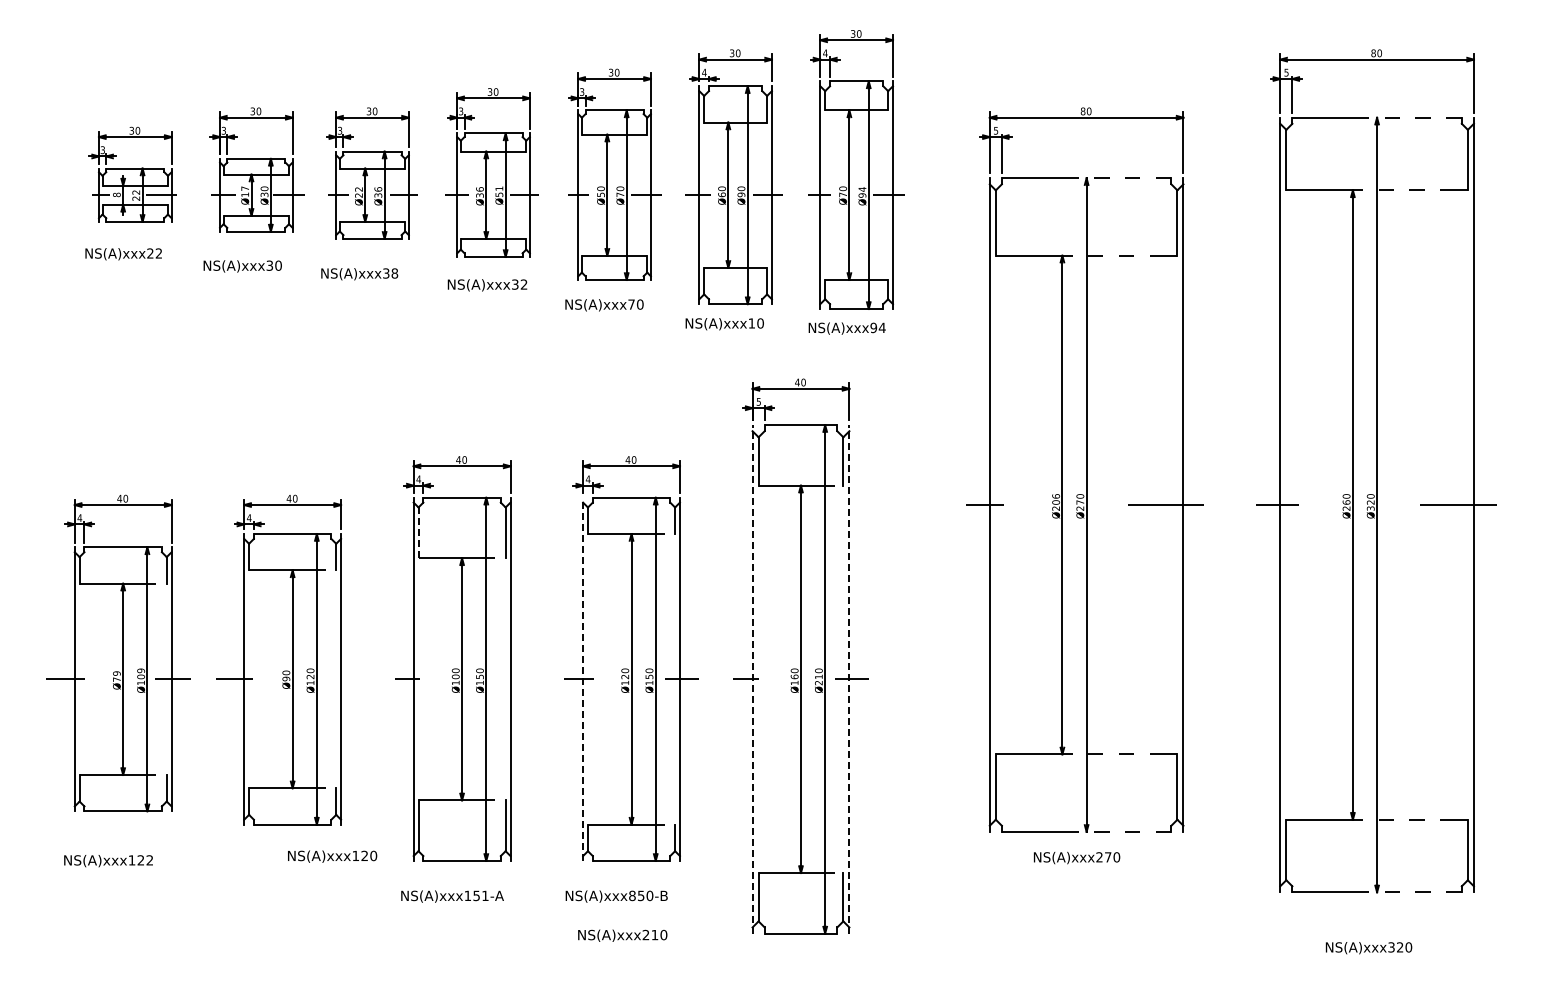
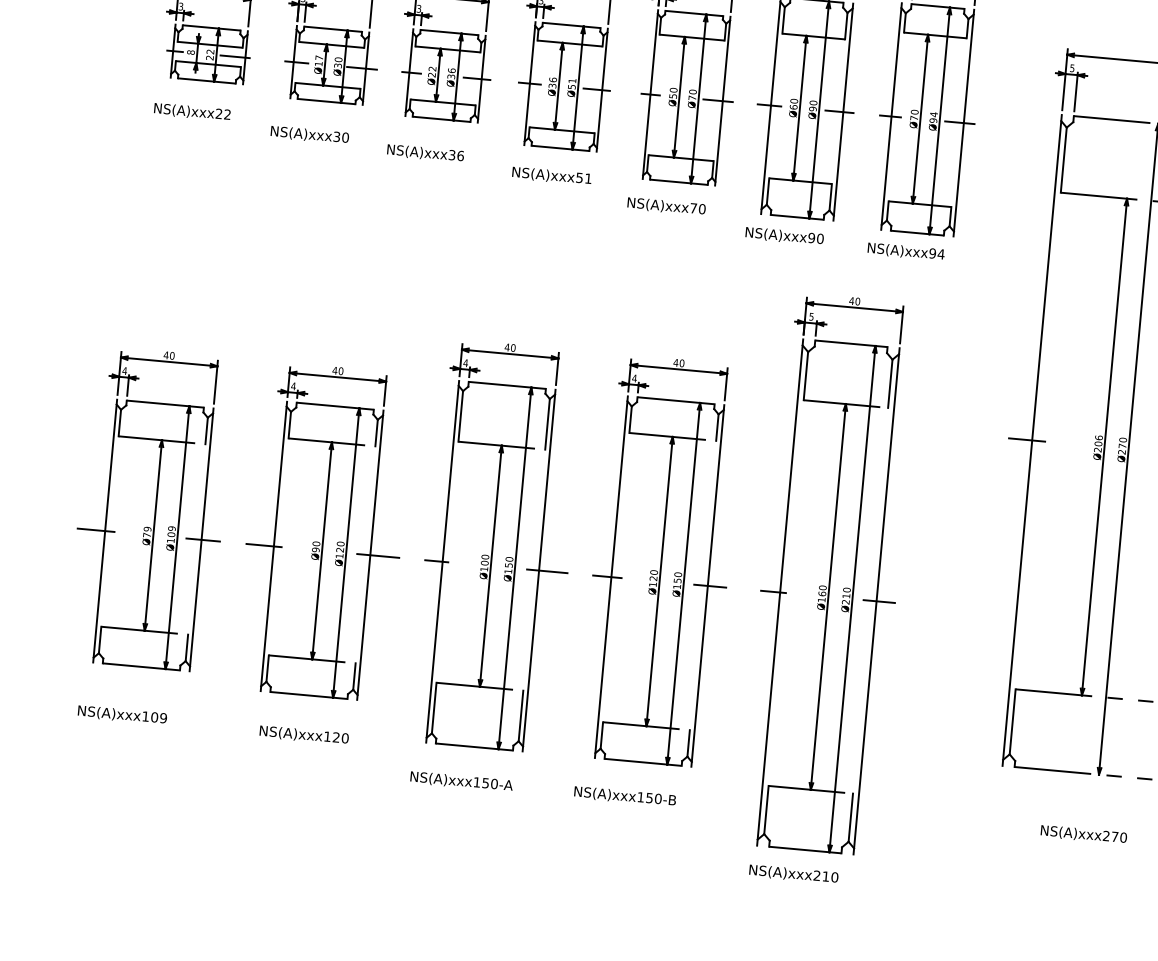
text: (394, 273) -> (460, 155), NS(A)xxx38 -> NS(A)xxx36
text: (519, 284) -> (583, 178), NS(A)xxx32 -> NS(A)xxx51
text: (751, 323) -> (811, 238), NS(A)xxx10 -> NS(A)xxx90
line: (418, 533) -> (460, 417), dashed -> solid
line: (752, 678) -> (780, 591), dashed -> solid
line: (849, 678) -> (876, 600), dashed -> solid
line: (348, 679) -> (377, 556), added
line: (518, 679) -> (547, 571), added
line: (583, 679) -> (611, 577), dashed -> solid
text: (332, 856) -> (304, 735), moved
text: (1077, 857) -> (1084, 834), moved
text: (145, 860) -> (159, 717), NS(A)xxx122 -> NS(A)xxx109
text: (485, 895) -> (494, 783), NS(A)xxx151-A -> NS(A)xxx150-A
text: (632, 895) -> (640, 796), NS(A)xxx850-B -> NS(A)xxx150-B
text: (622, 935) -> (793, 874), moved

